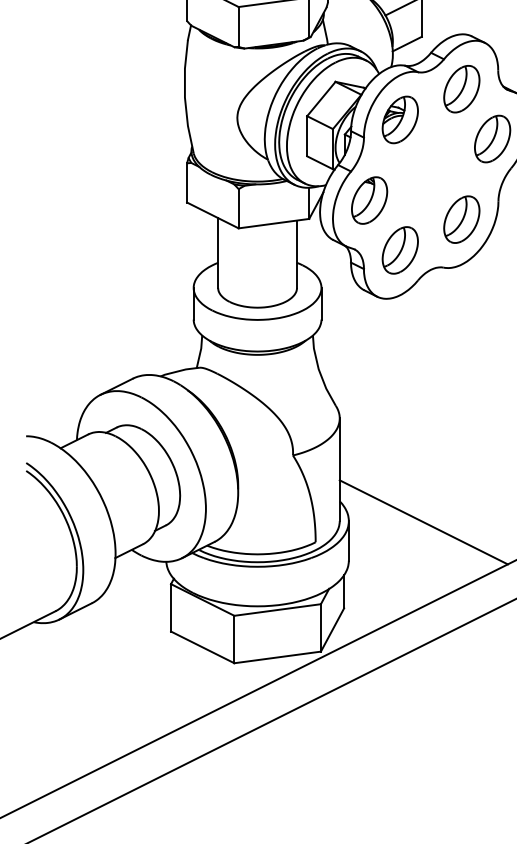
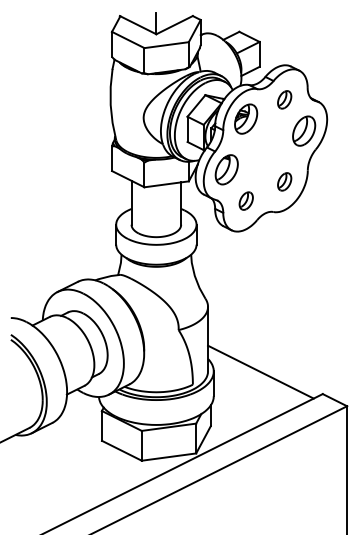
part: (461, 88) -> (284, 99), size x0.6
part: (461, 219) -> (284, 181), size x0.6
part: (400, 249) -> (246, 200), size x0.6

